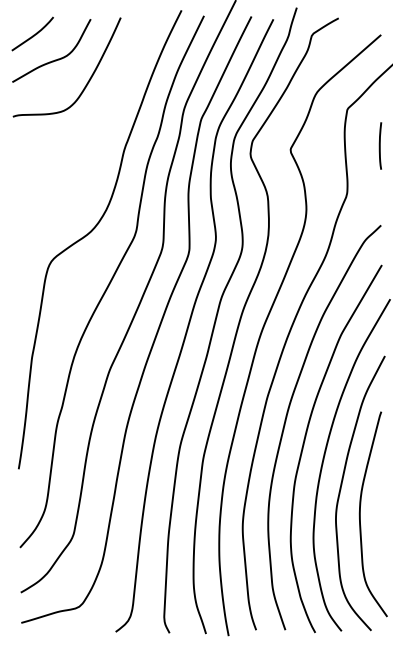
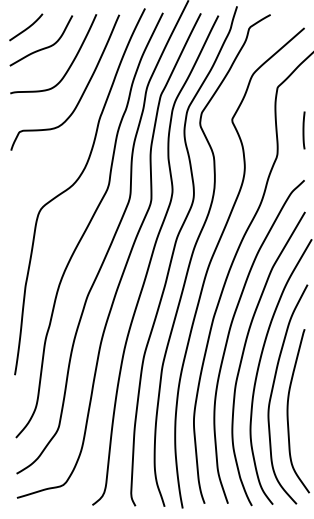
curve: (104, 114) -> (83, 91), added
curve: (380, 145) -> (304, 130), moved

